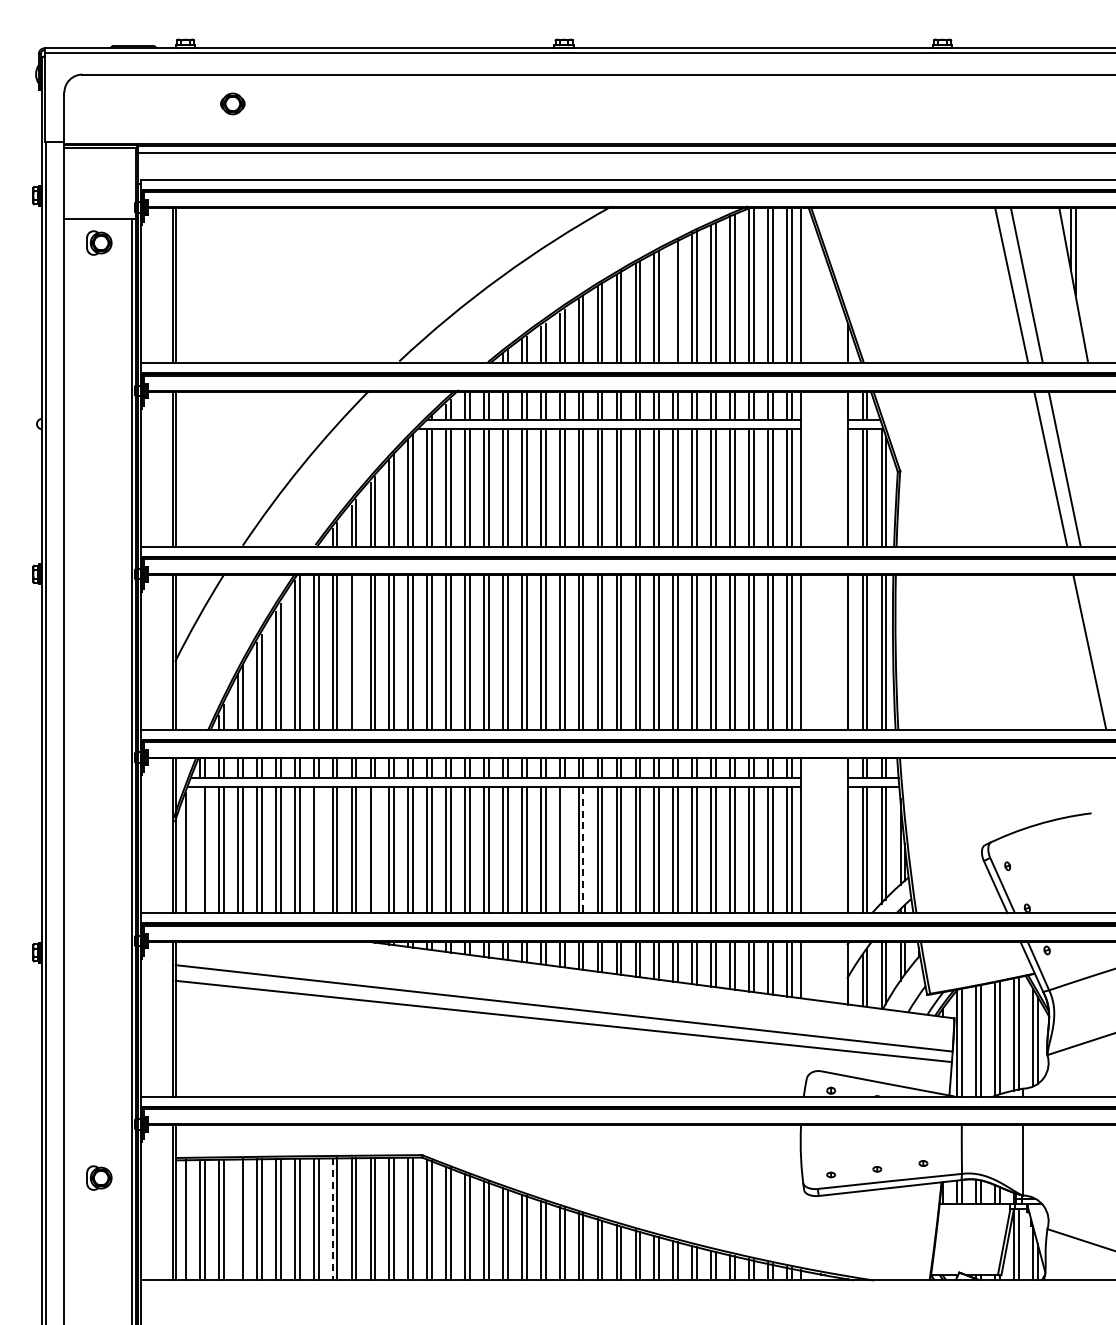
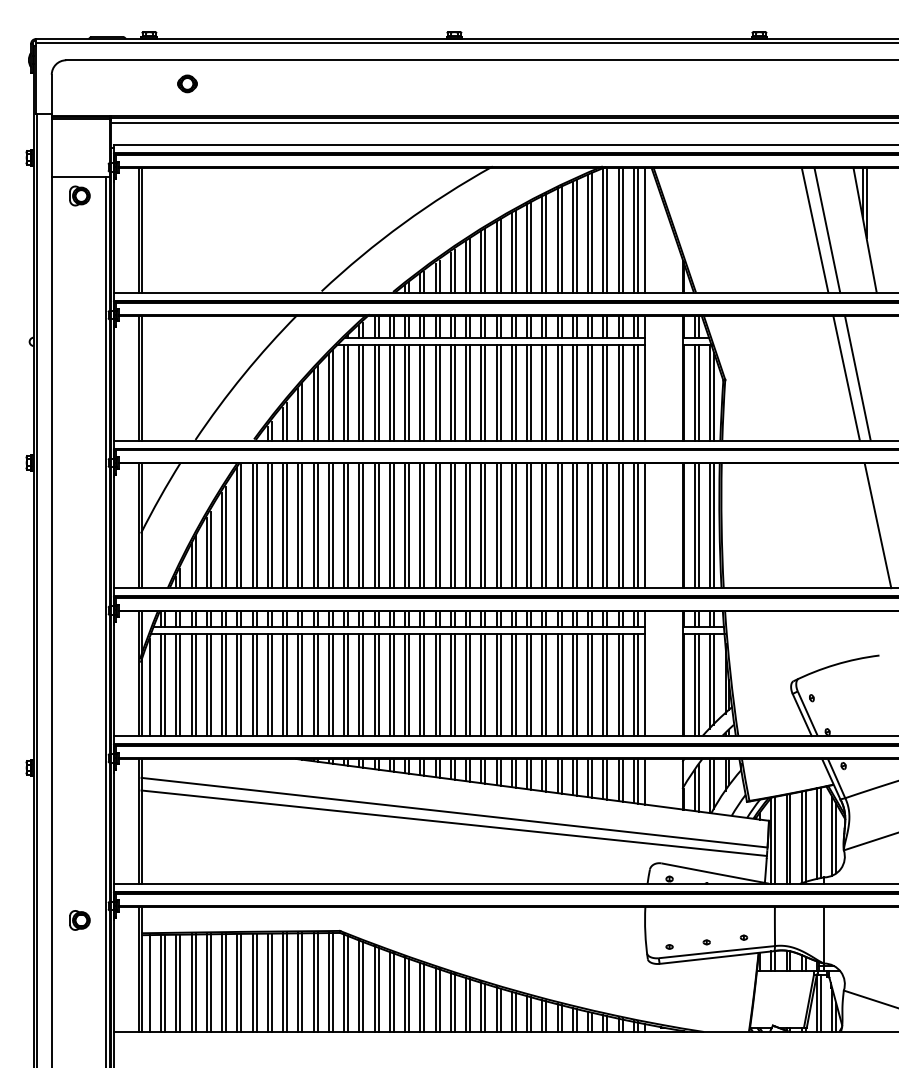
line: (673, 303) -> (542, 244), added
line: (356, 651) -> (287, 525), added
line: (200, 850) -> (161, 685), added
line: (318, 850) -> (256, 685), added
line: (375, 850) -> (302, 685), added
line: (564, 850) -> (454, 685), added
line: (583, 850) -> (470, 685), dashed -> solid
part: (99, 1177) -> (80, 919), moved
line: (238, 1219) -> (192, 982), added
line: (332, 1219) -> (267, 982), dashed -> solid

